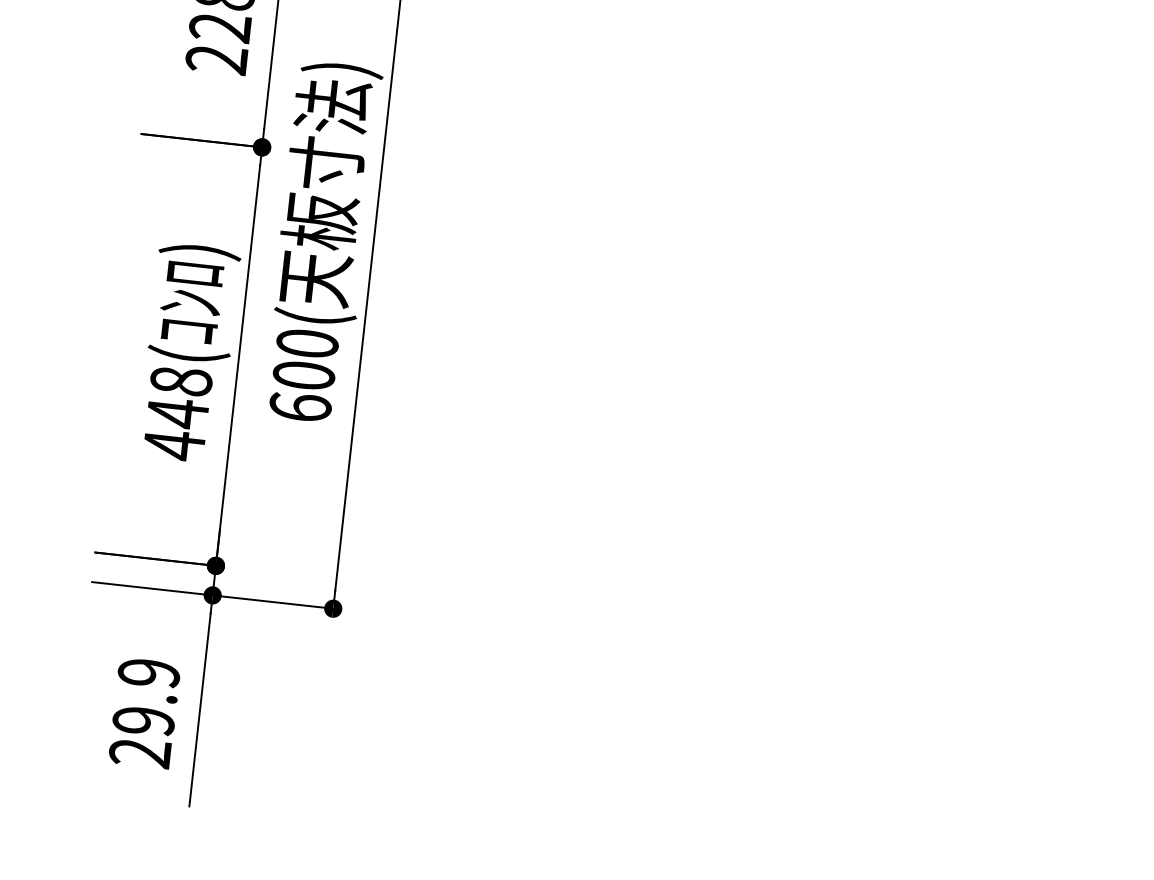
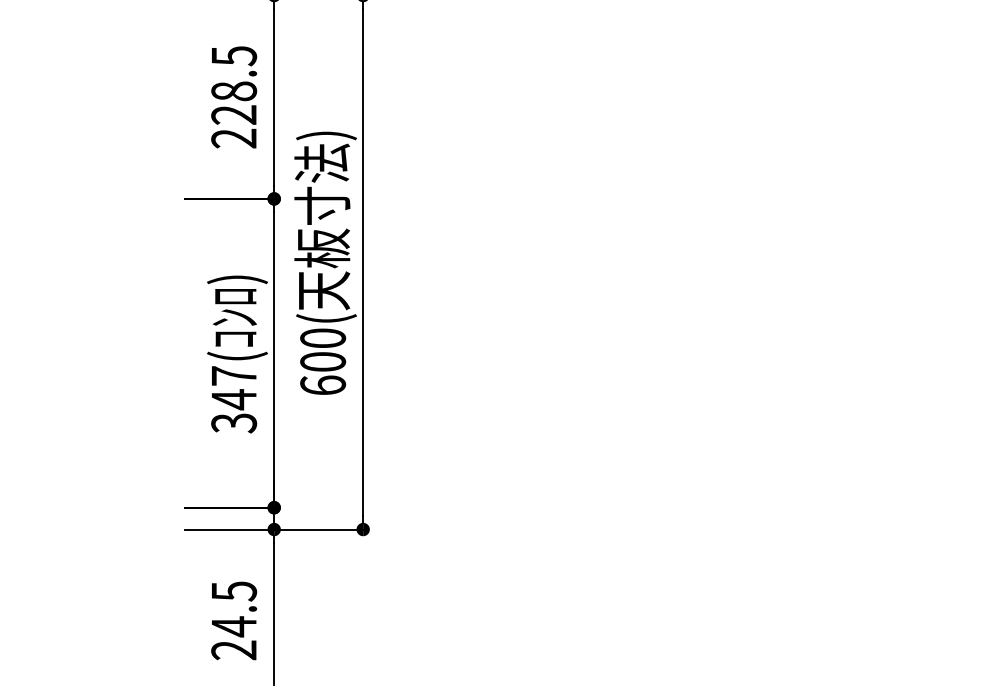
text: (178, 413) -> (234, 399), 448( -> 347(
text: (146, 697) -> (234, 609), 29.9 -> 24.5

